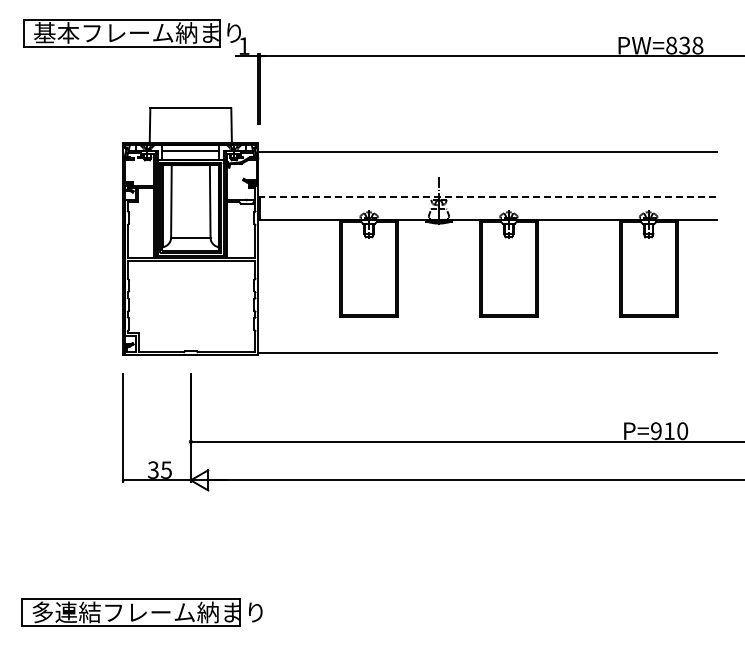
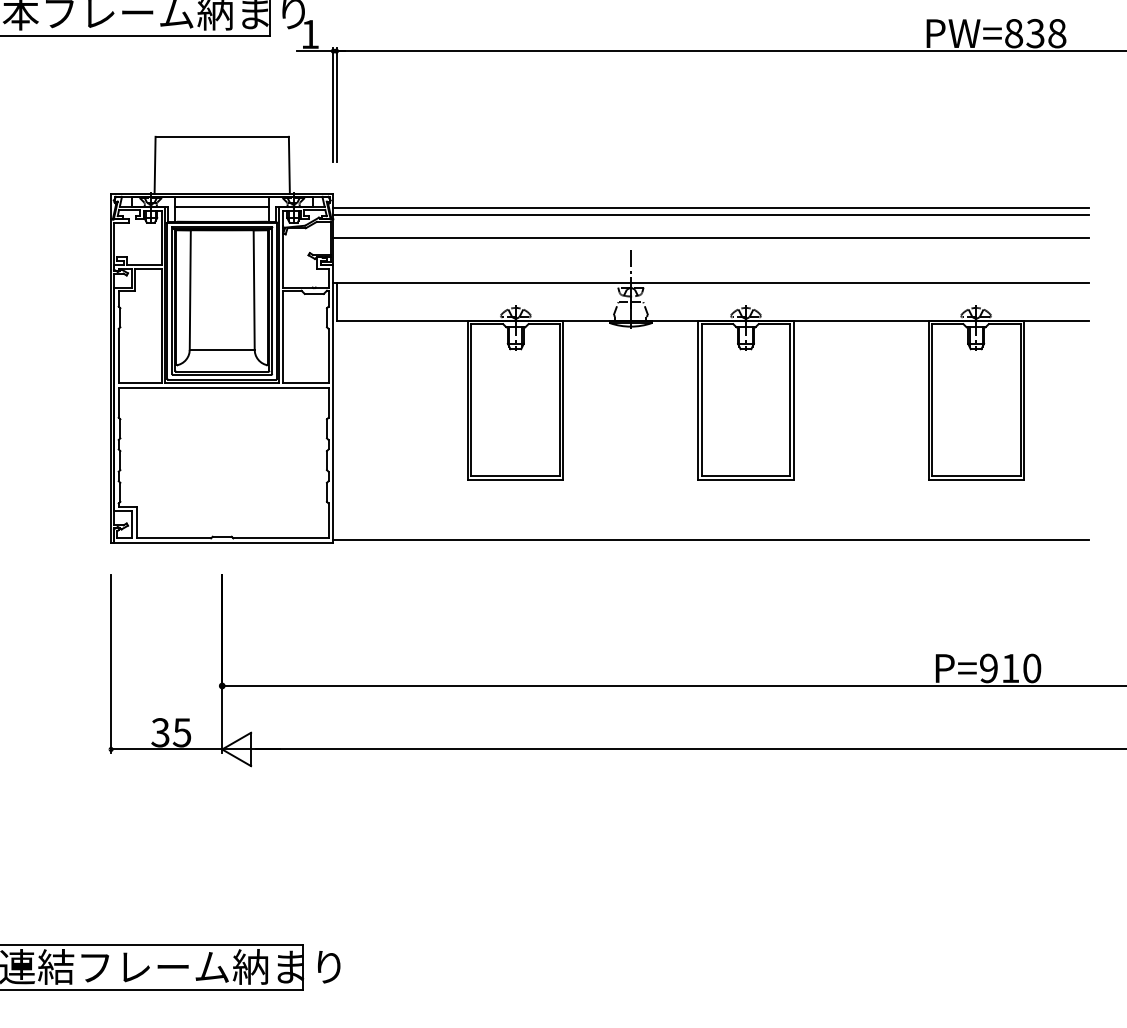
line: (487, 155) -> (710, 214), added
line: (487, 170) -> (710, 239), added
line: (488, 197) -> (712, 283), dashed -> solid

